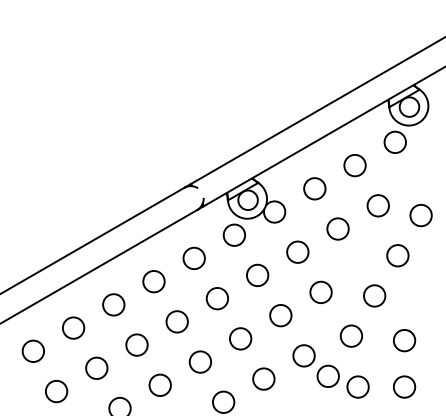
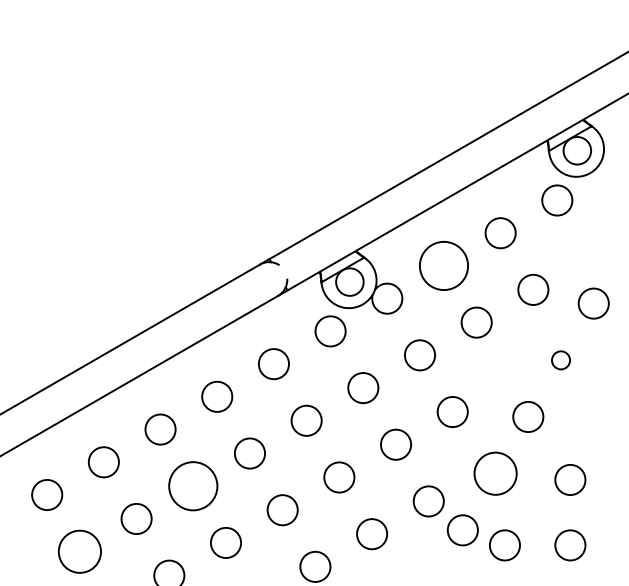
circle: (314, 188) -> (443, 265), size x1.6
circle: (397, 255) -> (560, 360), size x0.6
circle: (351, 336) -> (495, 473), size x1.4
circle: (137, 345) -> (193, 486), size x1.6
circle: (56, 391) -> (79, 551), size x1.4

